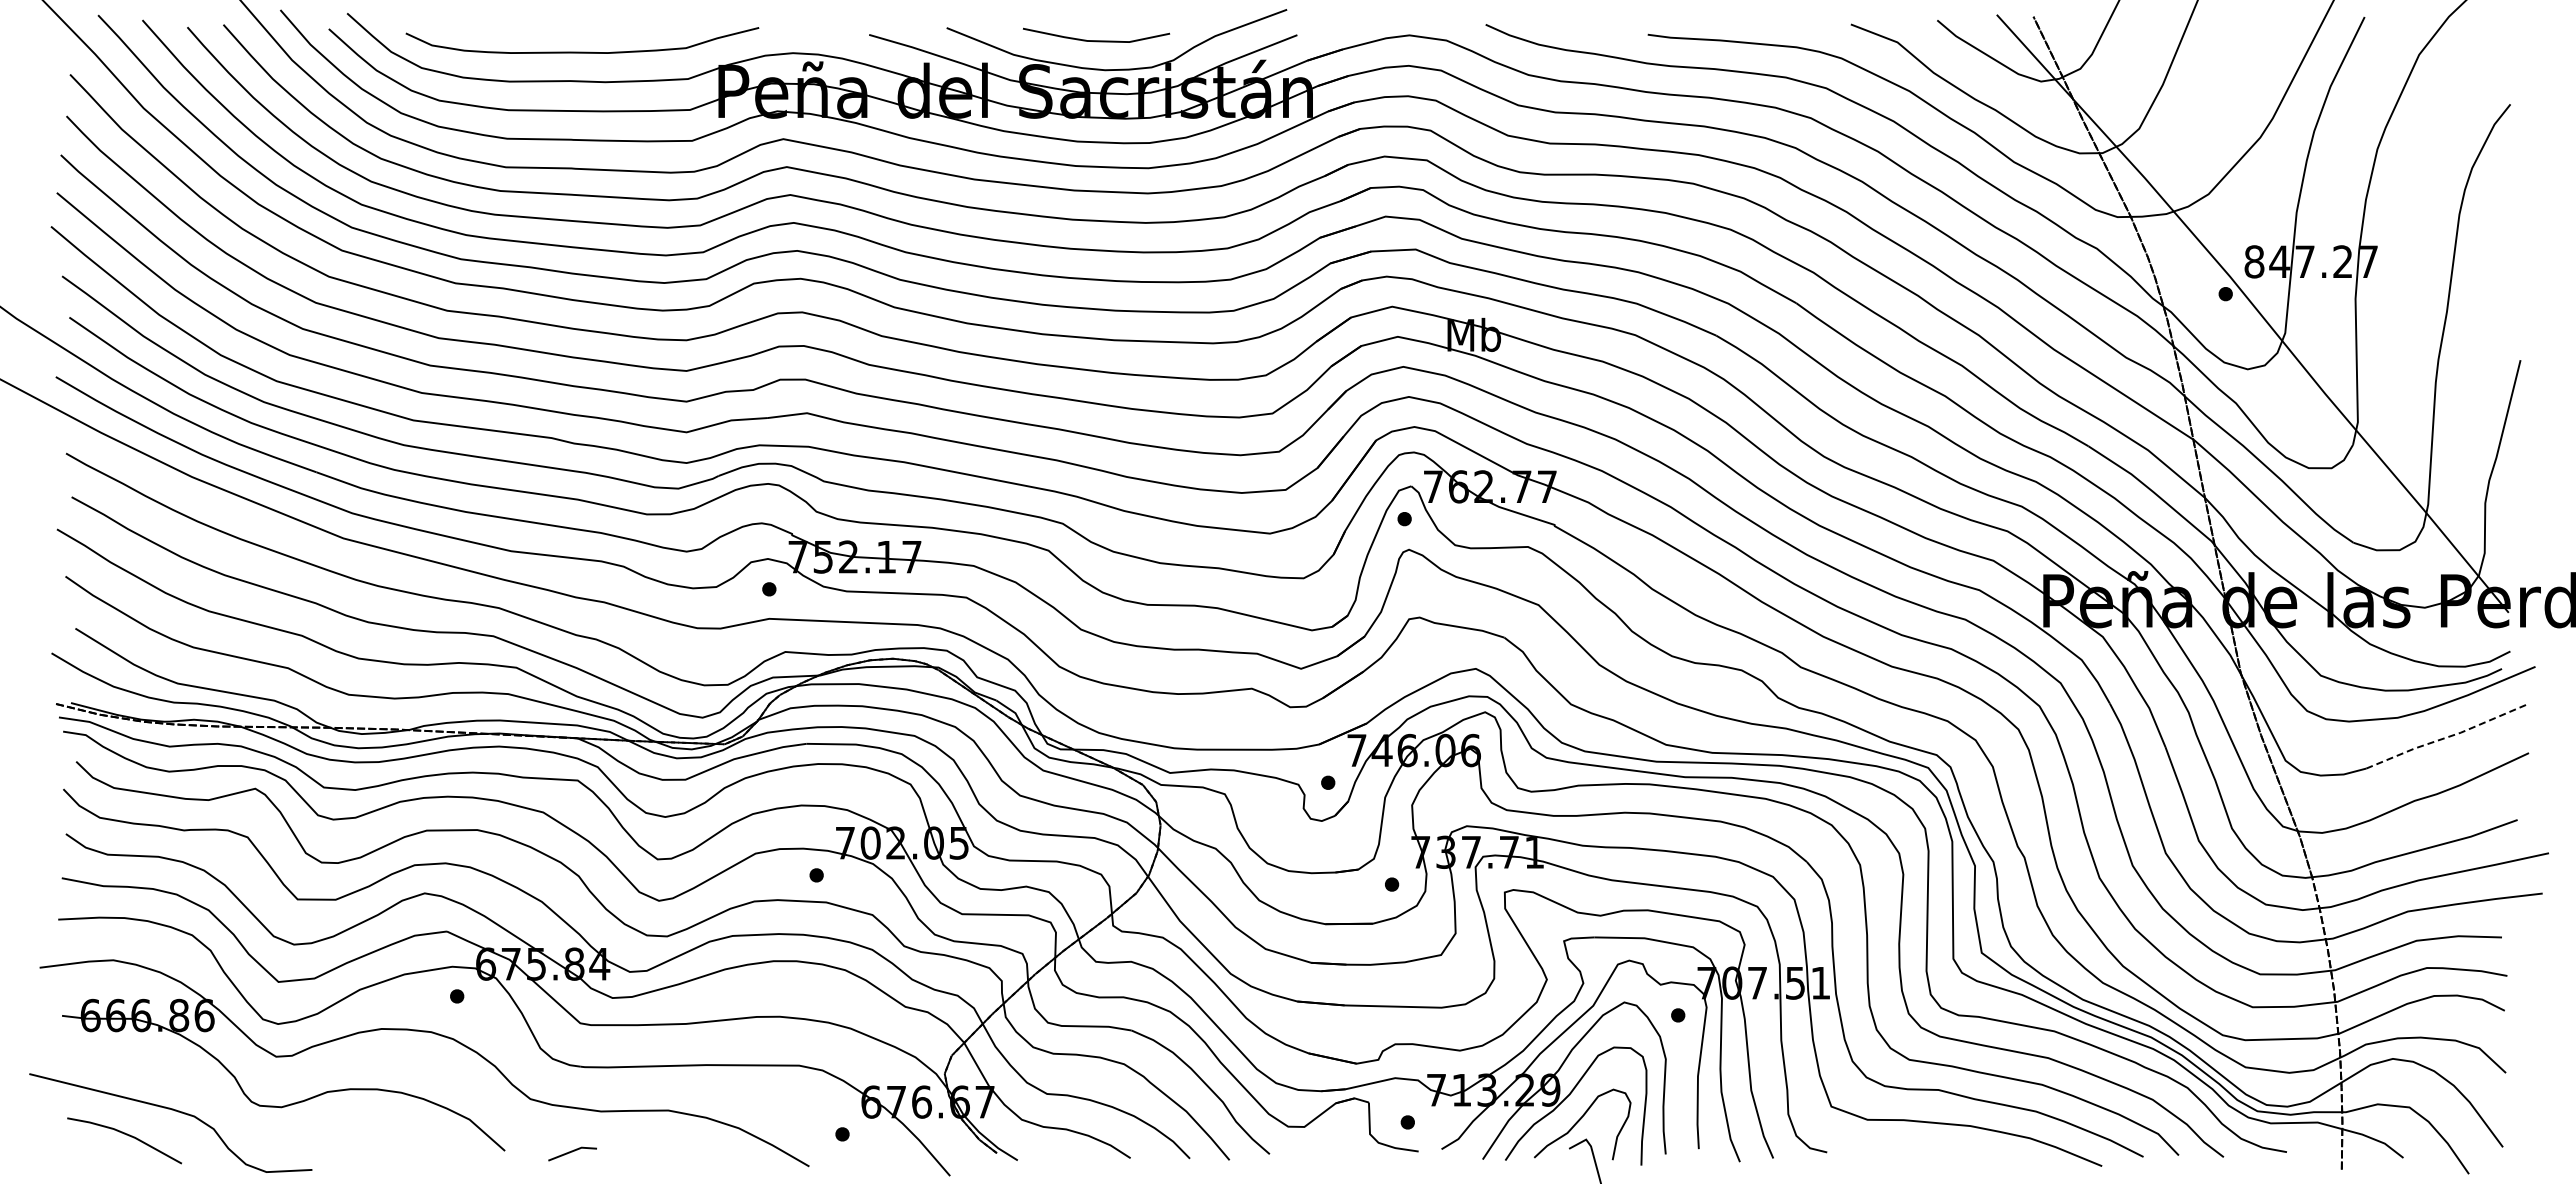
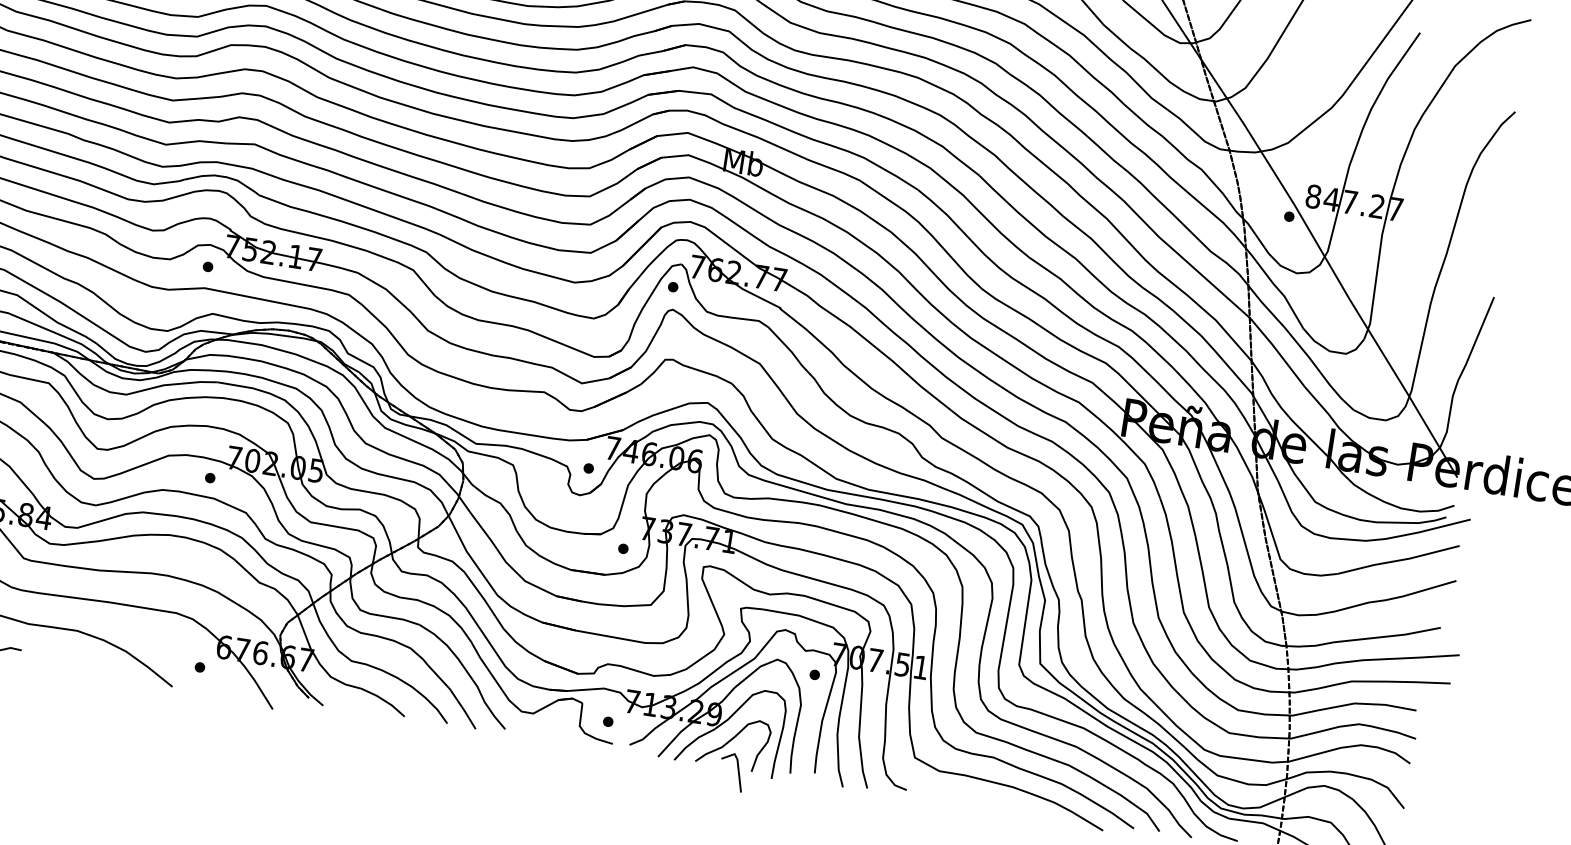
line: (2446, 737) -> (1398, 560), dashed -> solid

